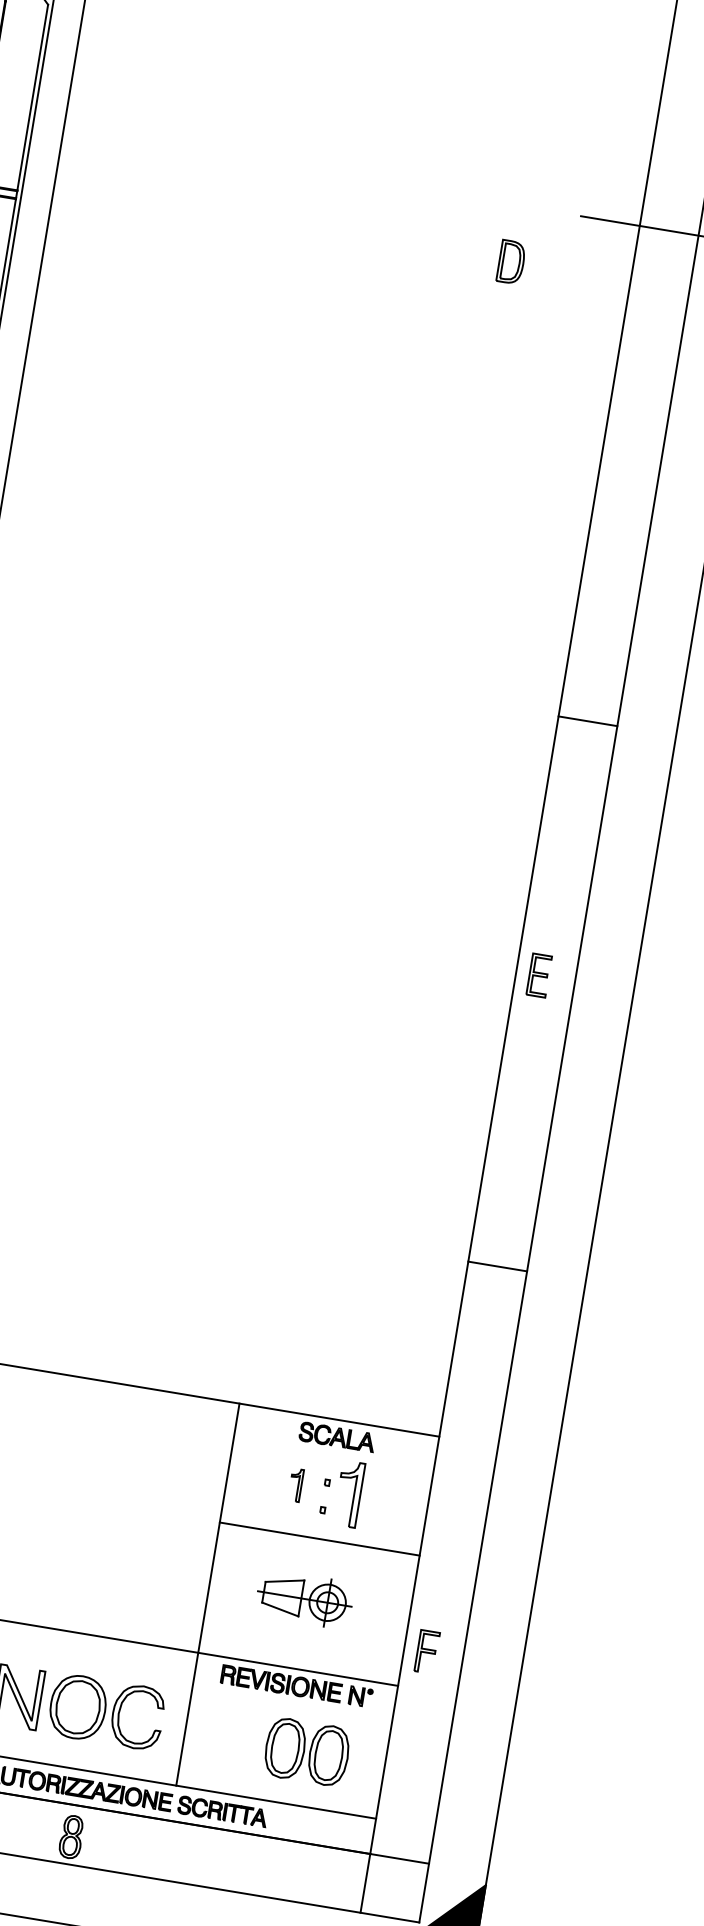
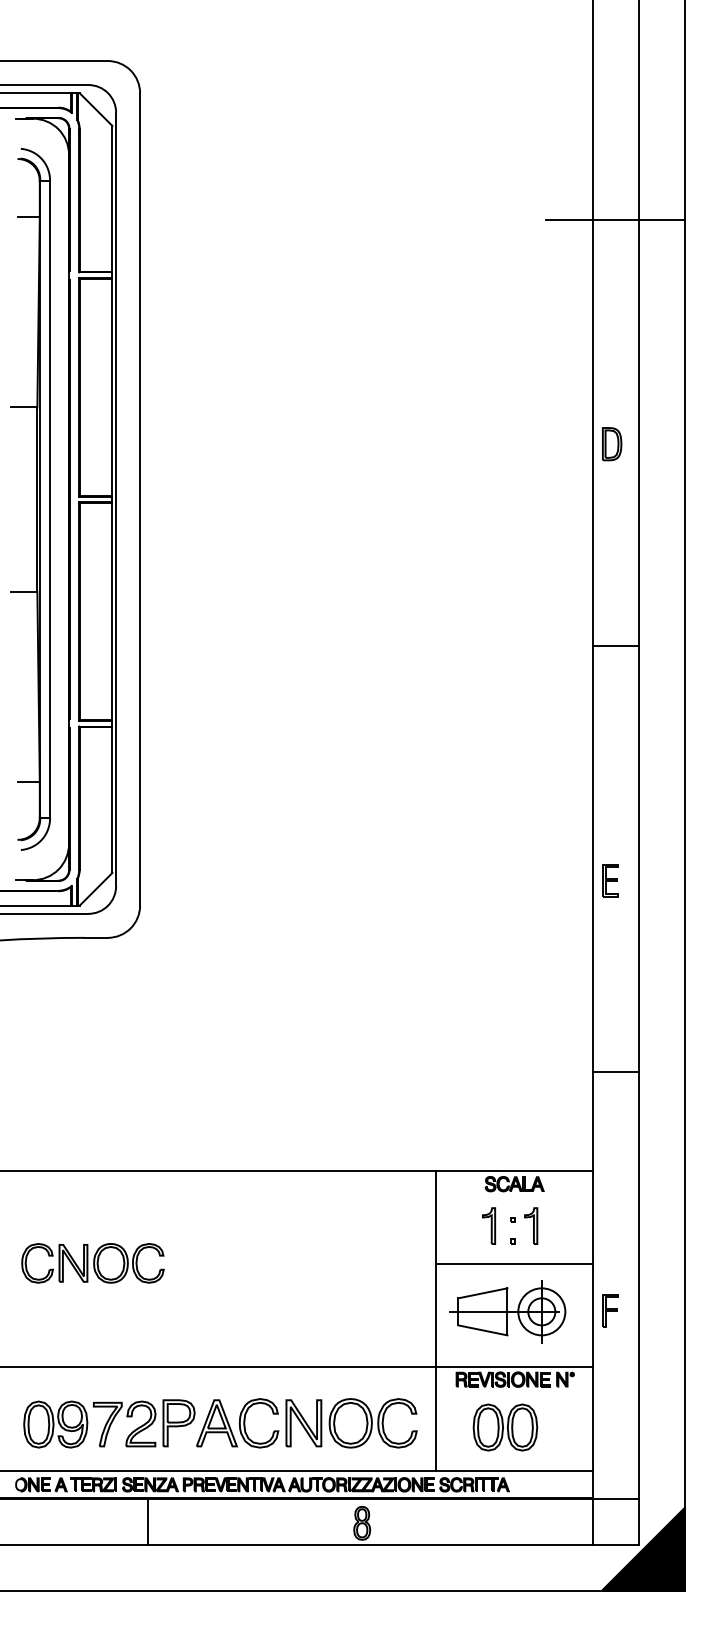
part: (511, 262) -> (612, 444), moved
line: (587, 721) -> (615, 646), moved
part: (539, 975) -> (610, 880), moved
line: (497, 1266) -> (615, 1072), moved
part: (296, 1484) -> (489, 1225), size x1.43
part: (349, 1493) -> (531, 1225), size x0.71
part: (301, 1597) -> (507, 1311), size x1.67
part: (427, 1651) -> (610, 1310), moved
part: (307, 1751) -> (505, 1427), moved

